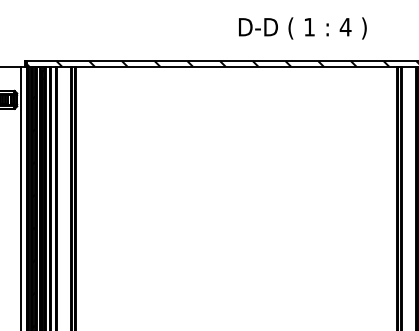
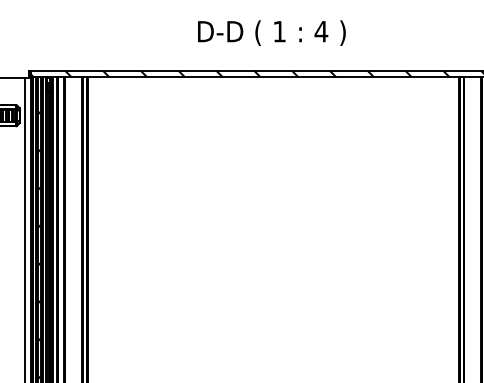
text: (302, 27) -> (271, 32), moved

